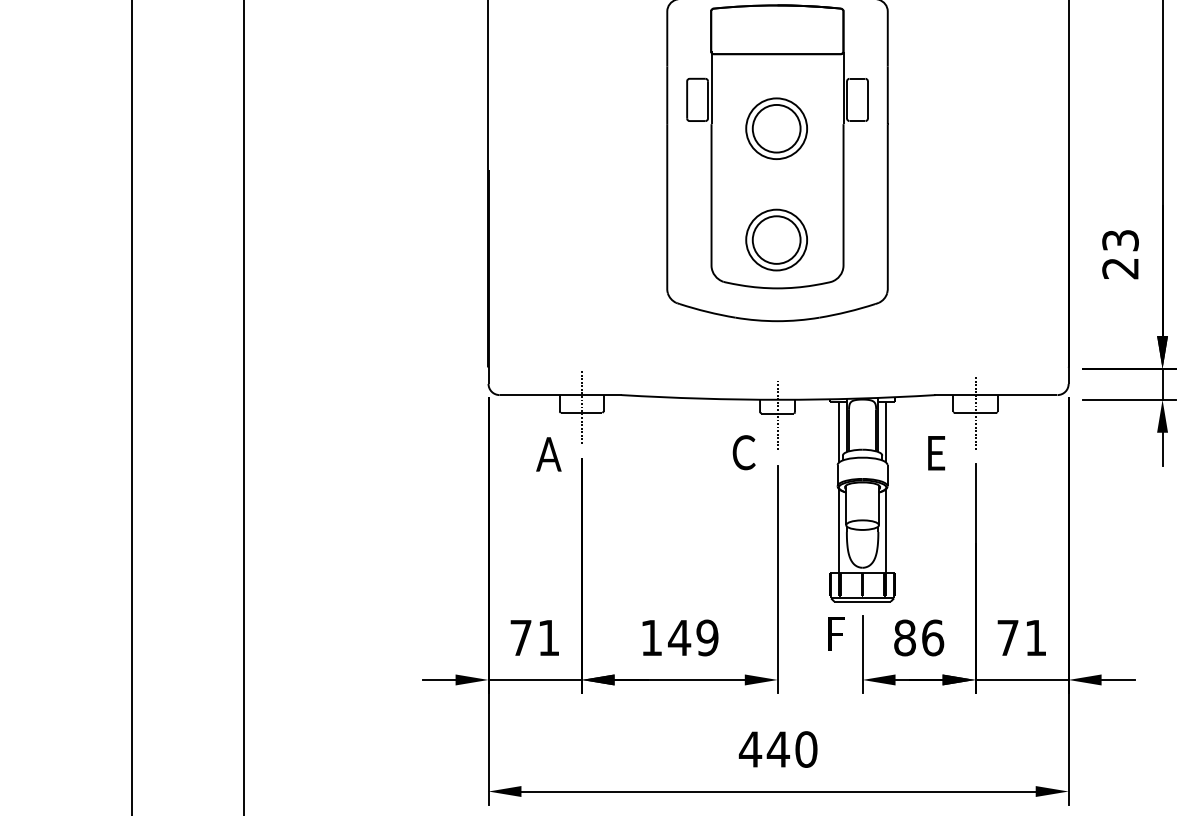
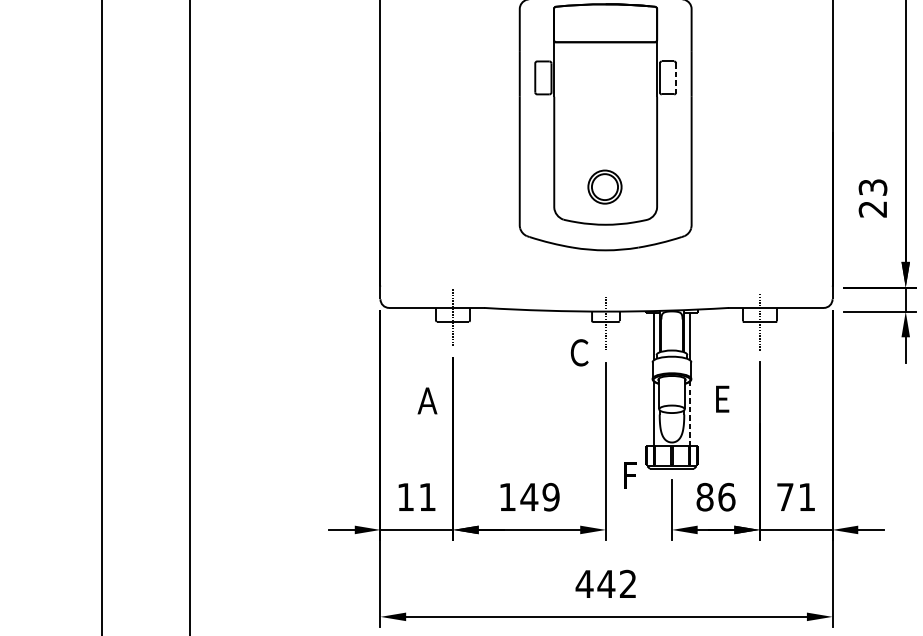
line: (867, 99) -> (675, 77), solid -> dashed
part: (776, 128) -> (604, 100), removed
part: (776, 239) -> (604, 186), size x0.7
text: (936, 453) -> (722, 399), moved
text: (548, 454) -> (427, 400), moved
line: (885, 531) -> (689, 414), solid -> dashed
text: (836, 633) -> (630, 475), moved
text: (520, 637) -> (405, 496), 71 -> 11
text: (806, 749) -> (628, 584), 440 -> 442

